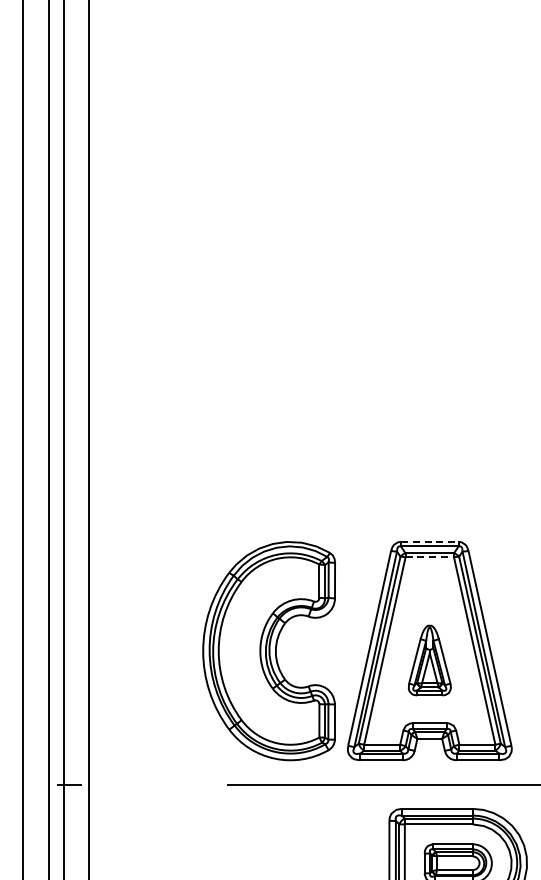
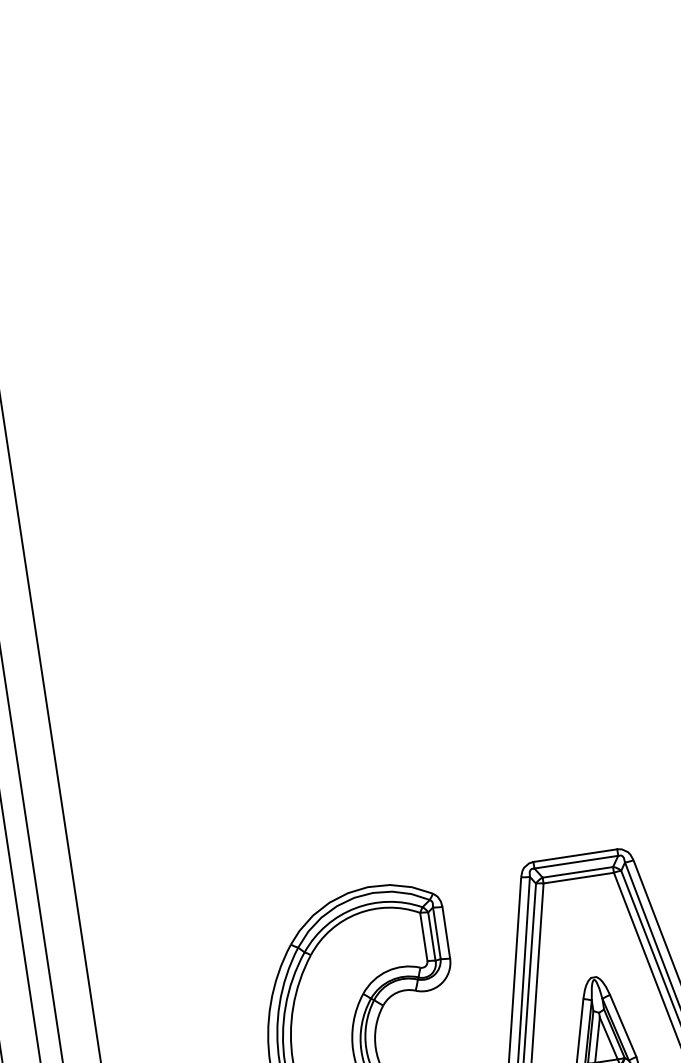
line: (429, 541) -> (574, 855), dashed -> solid
line: (430, 557) -> (579, 878), dashed -> solid

